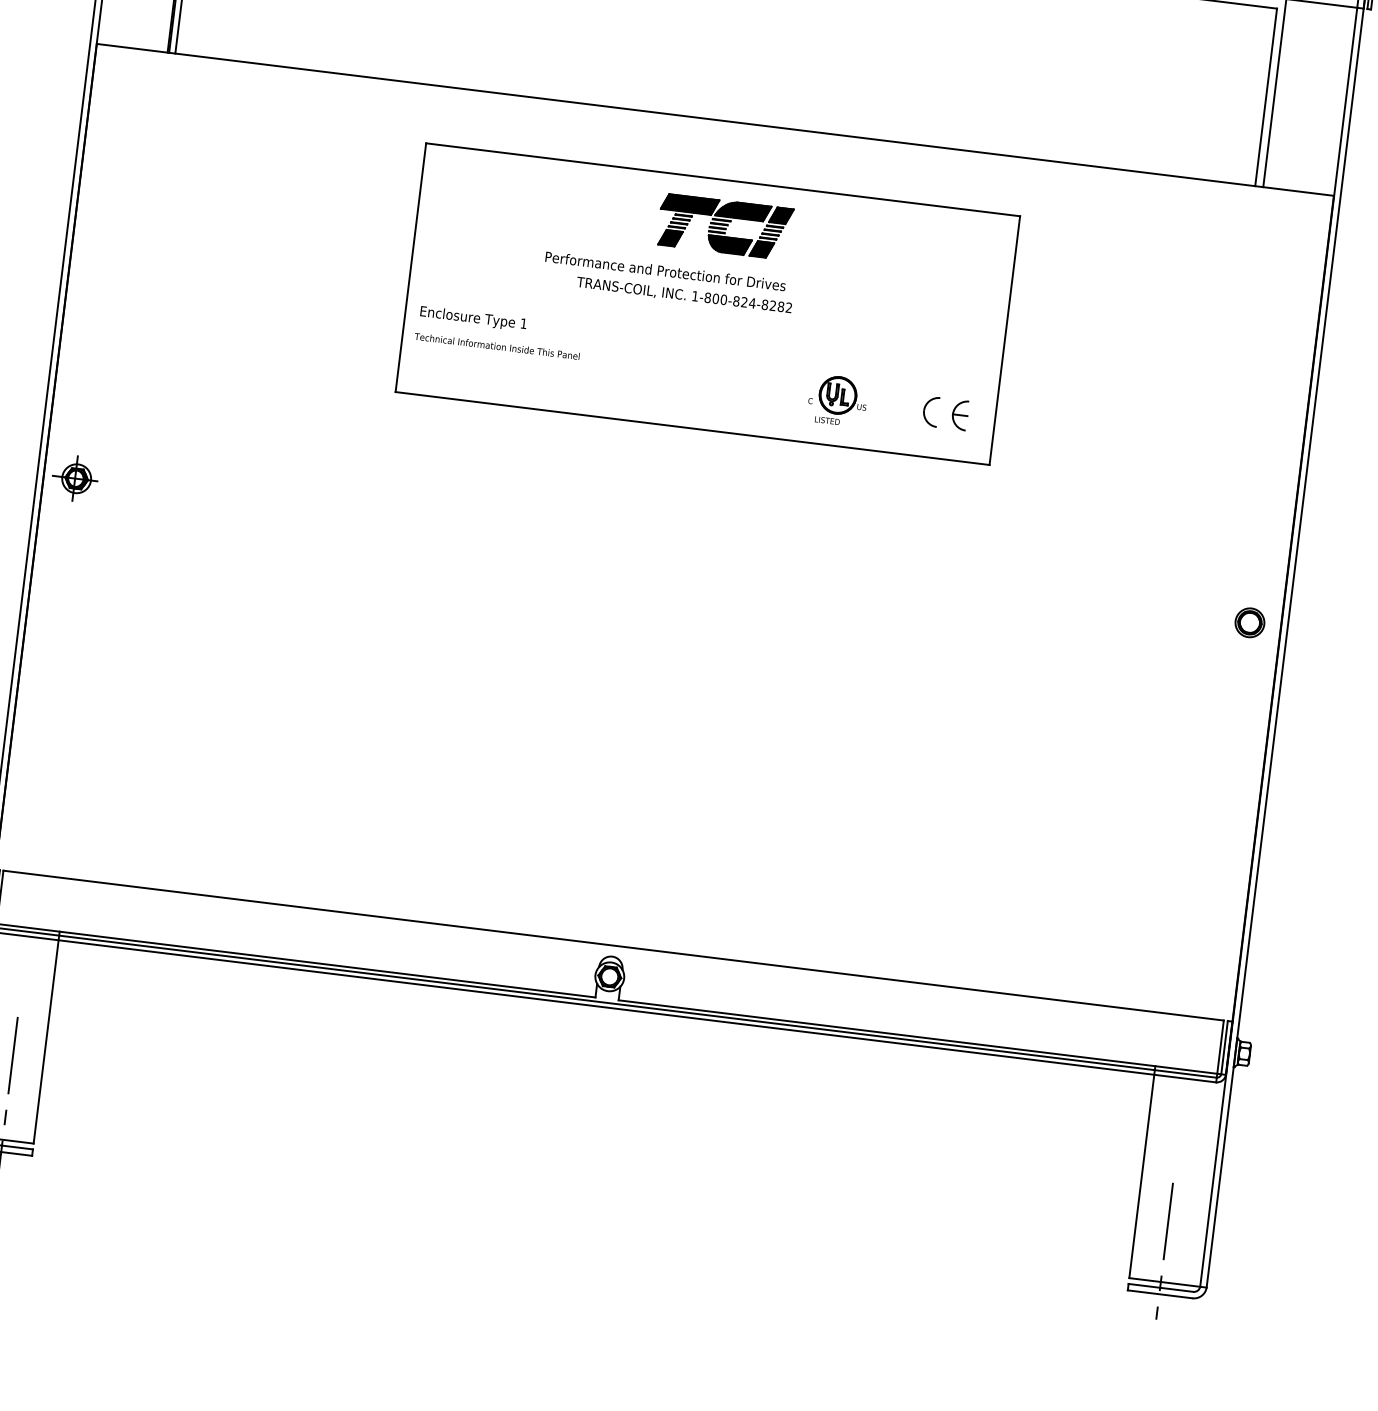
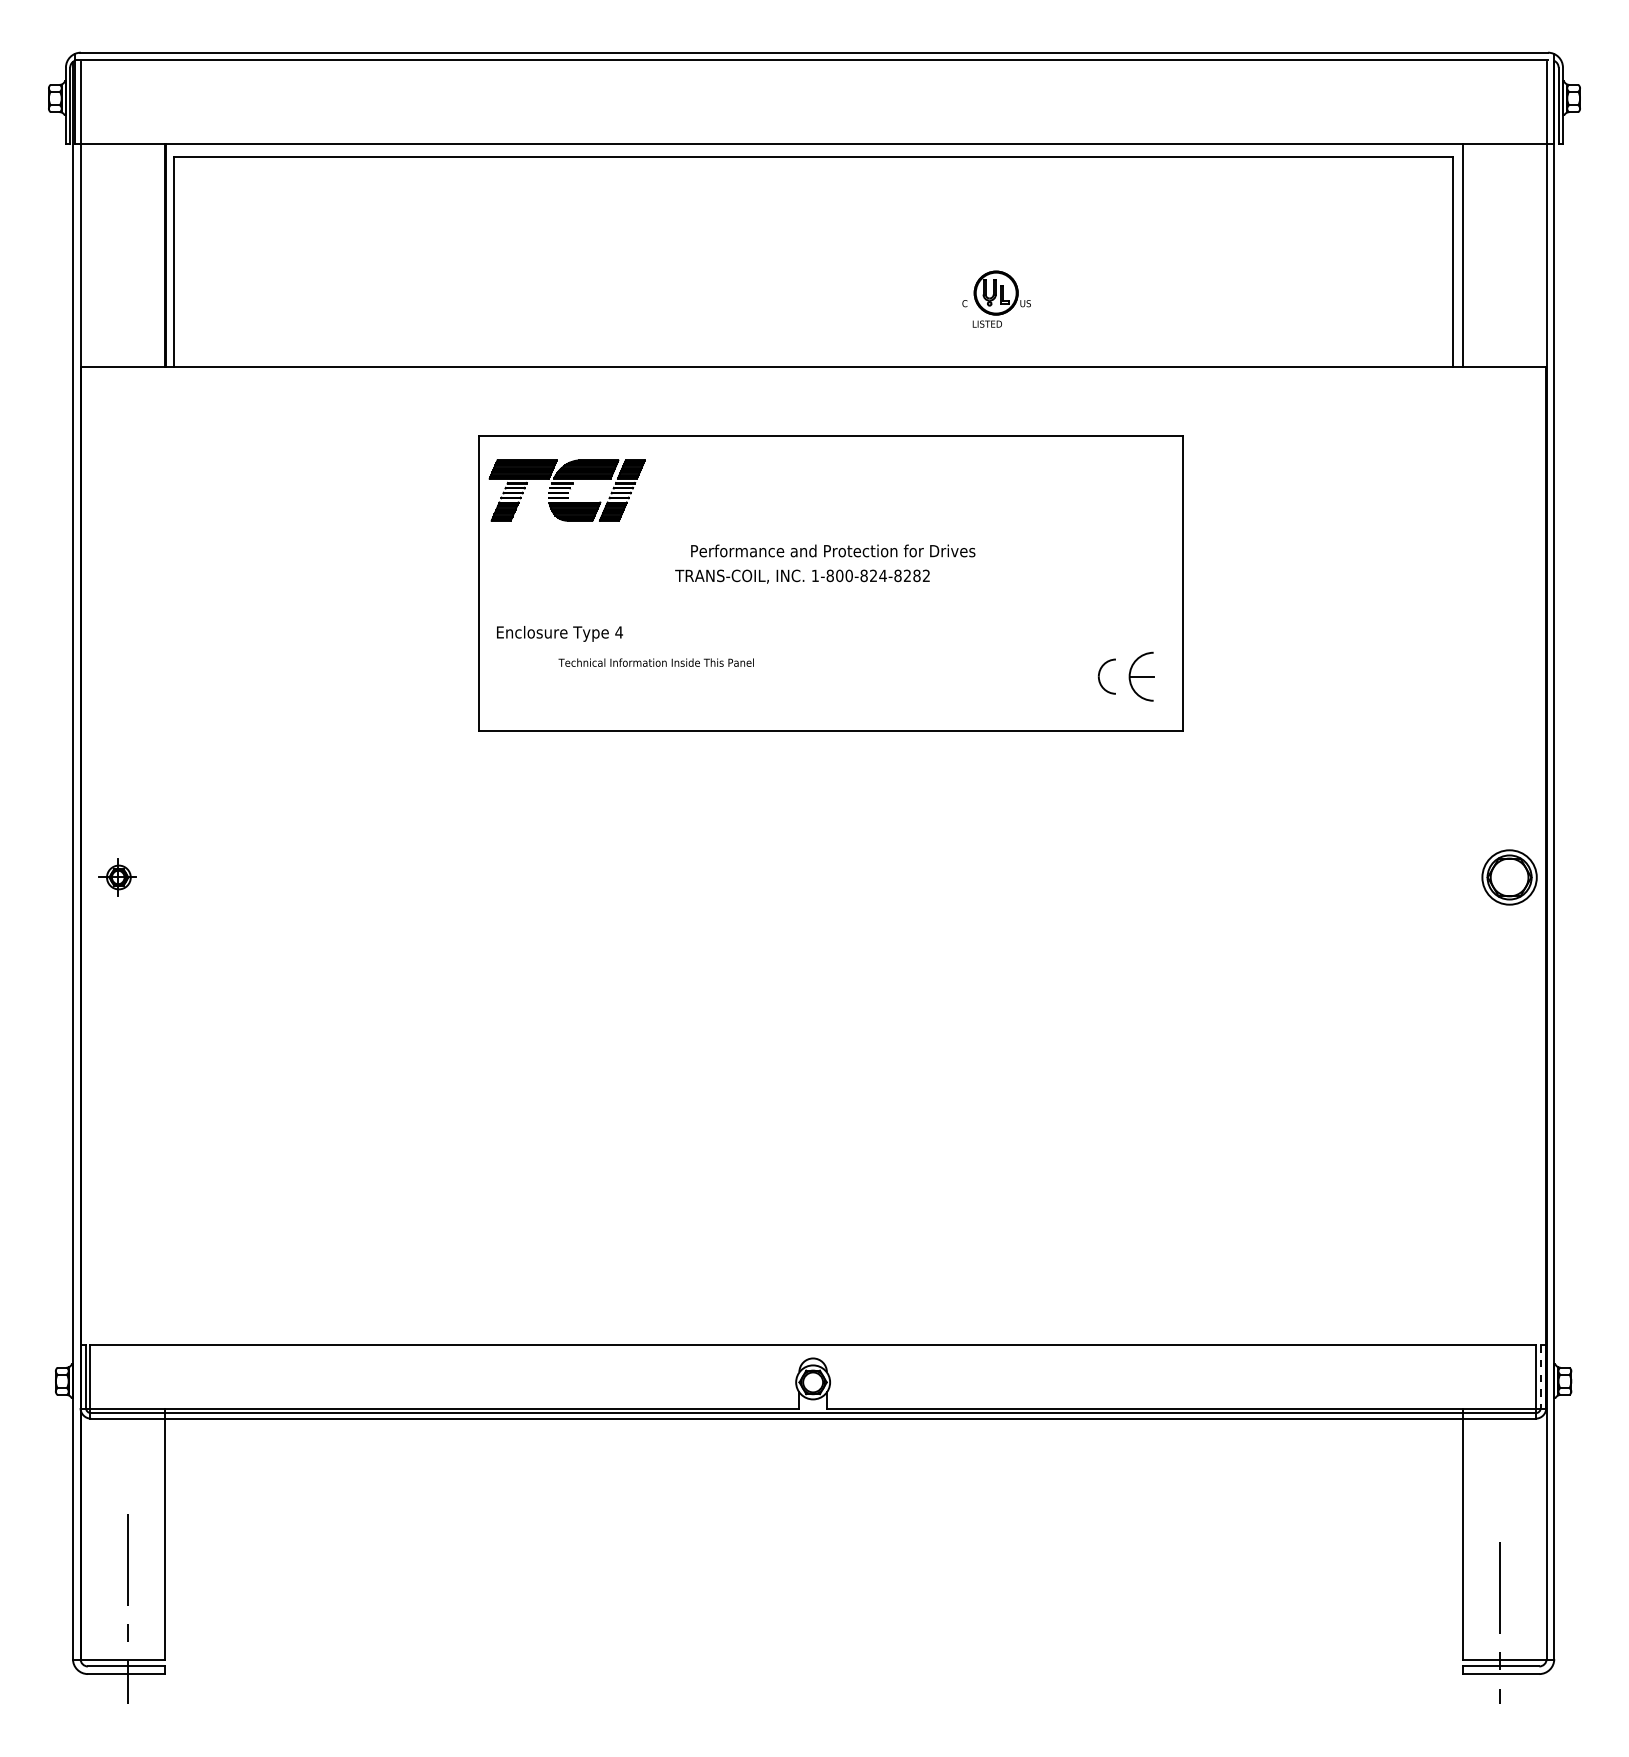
part: (724, 226) -> (566, 490), moved
text: (665, 270) -> (833, 550), moved
text: (523, 323) -> (618, 632), 1 -> 4
text: (496, 346) -> (655, 662), moved
part: (837, 400) -> (996, 298), moved
part: (960, 415) -> (1141, 676), size x1.4
part: (74, 478) -> (117, 877), size x0.7
part: (1249, 622) -> (1509, 877), size x1.6
line: (1224, 1048) -> (1540, 1377), solid -> dashed

